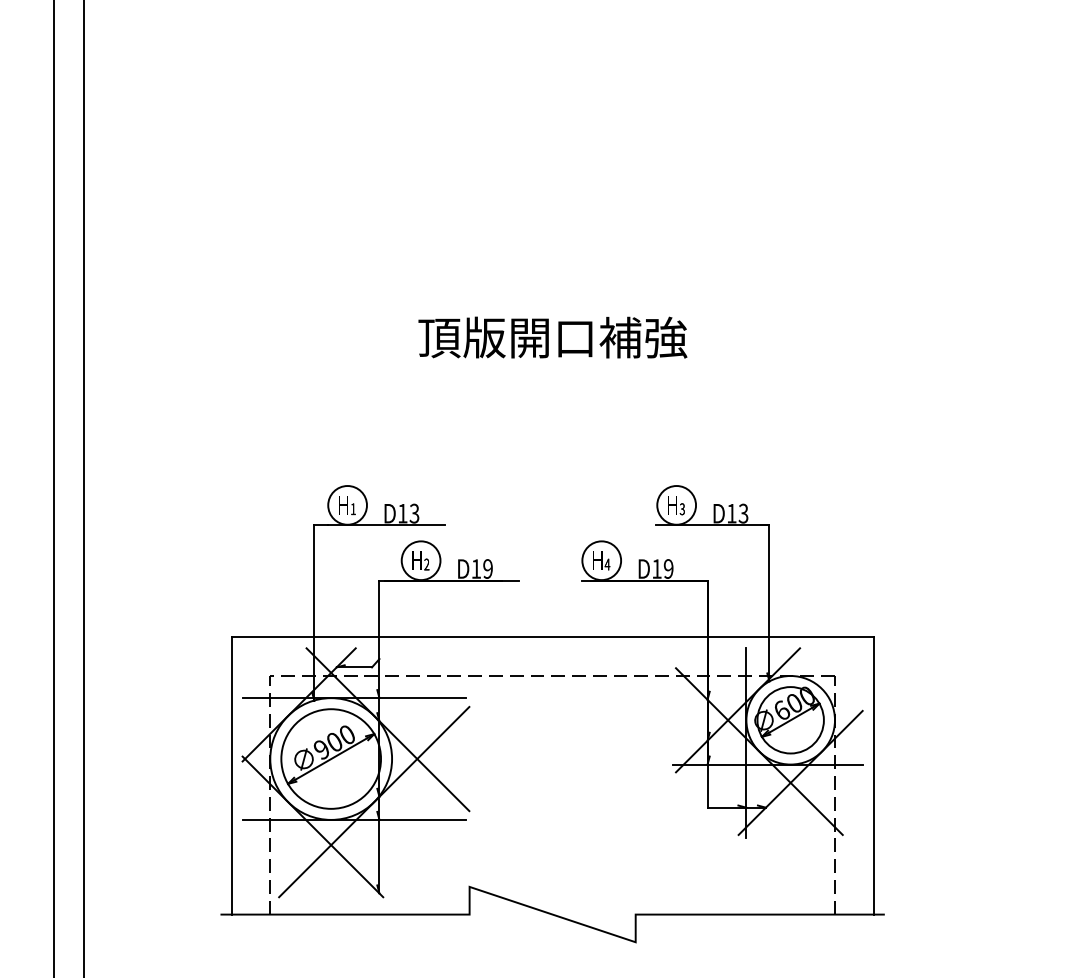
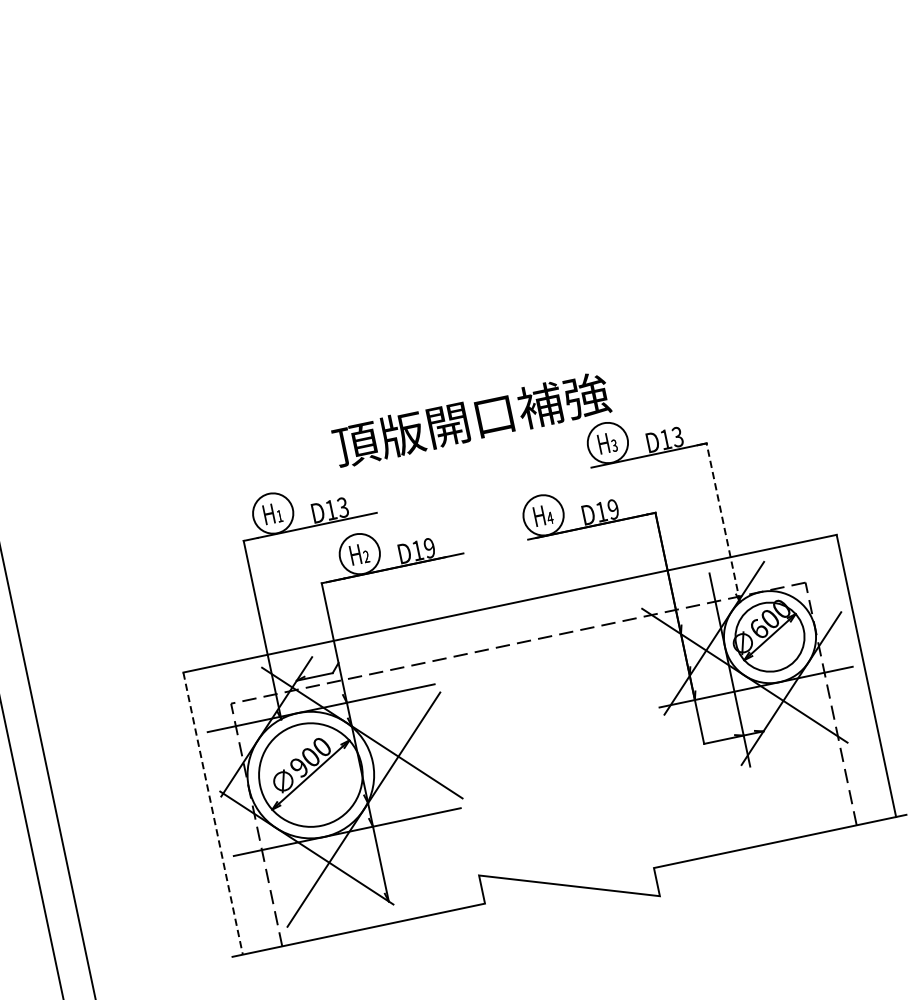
text: (552, 337) -> (471, 419), moved
line: (769, 602) -> (723, 521), solid -> dashed
line: (231, 775) -> (212, 813), solid -> dashed

